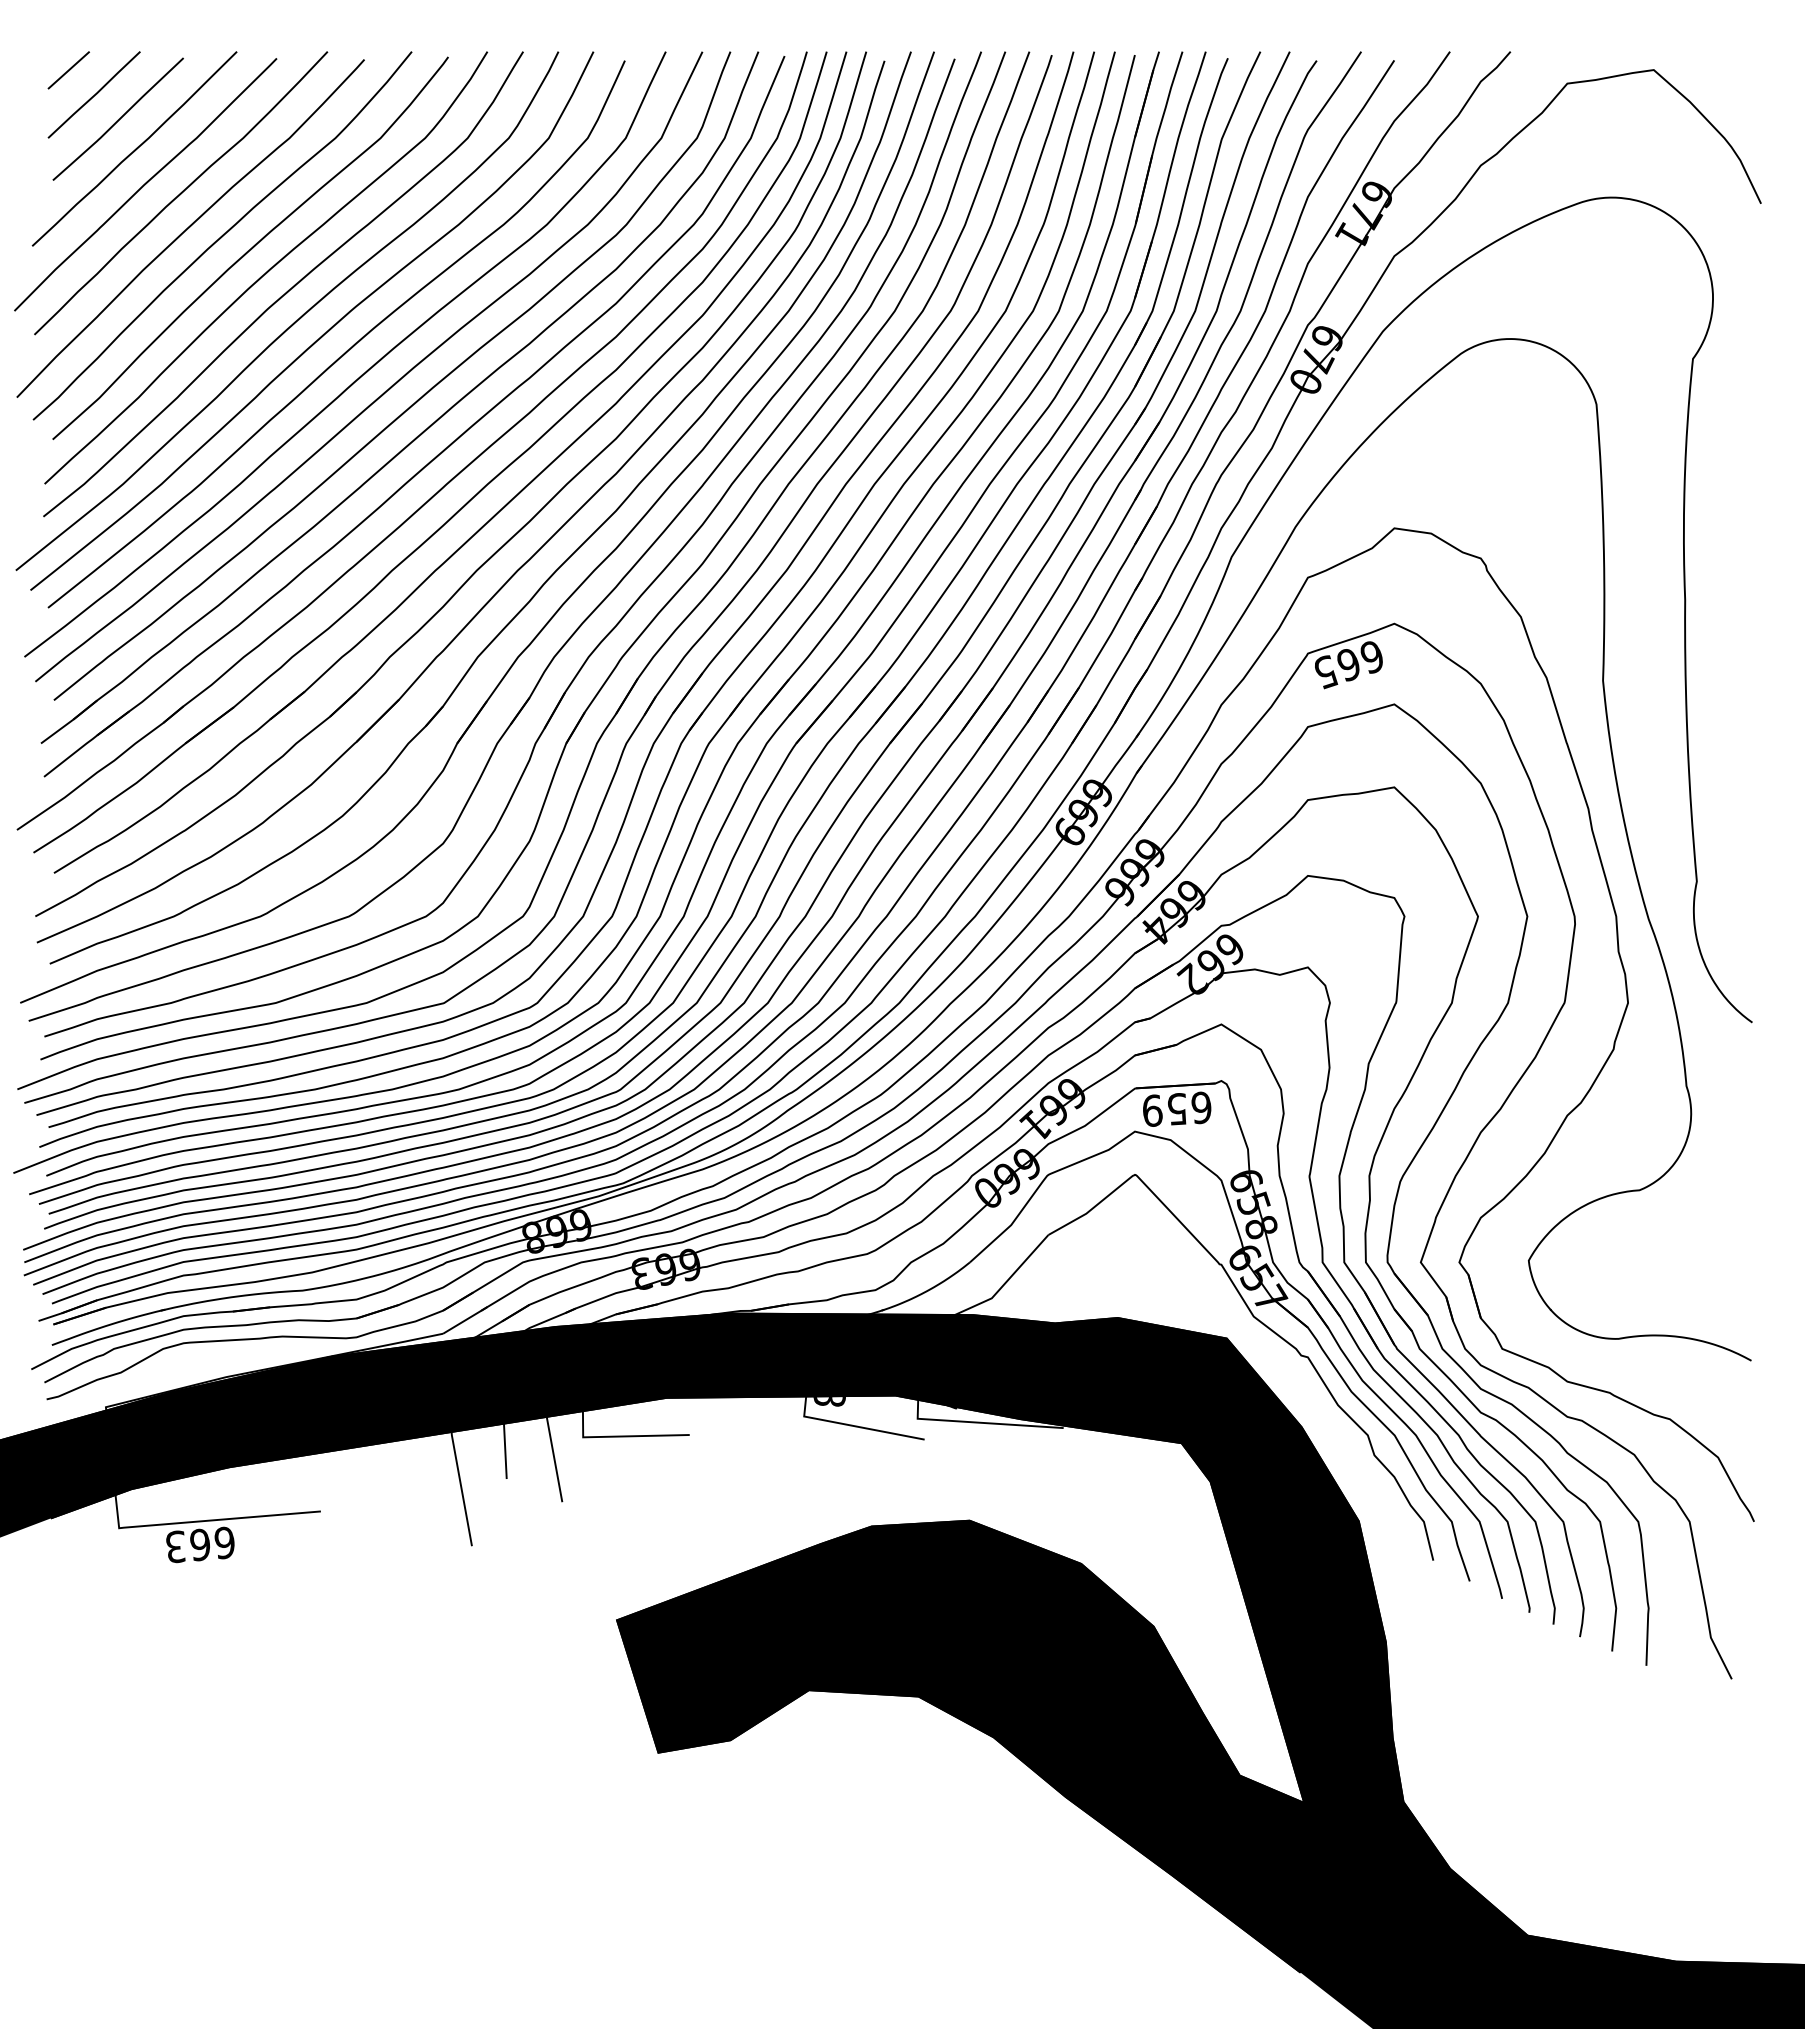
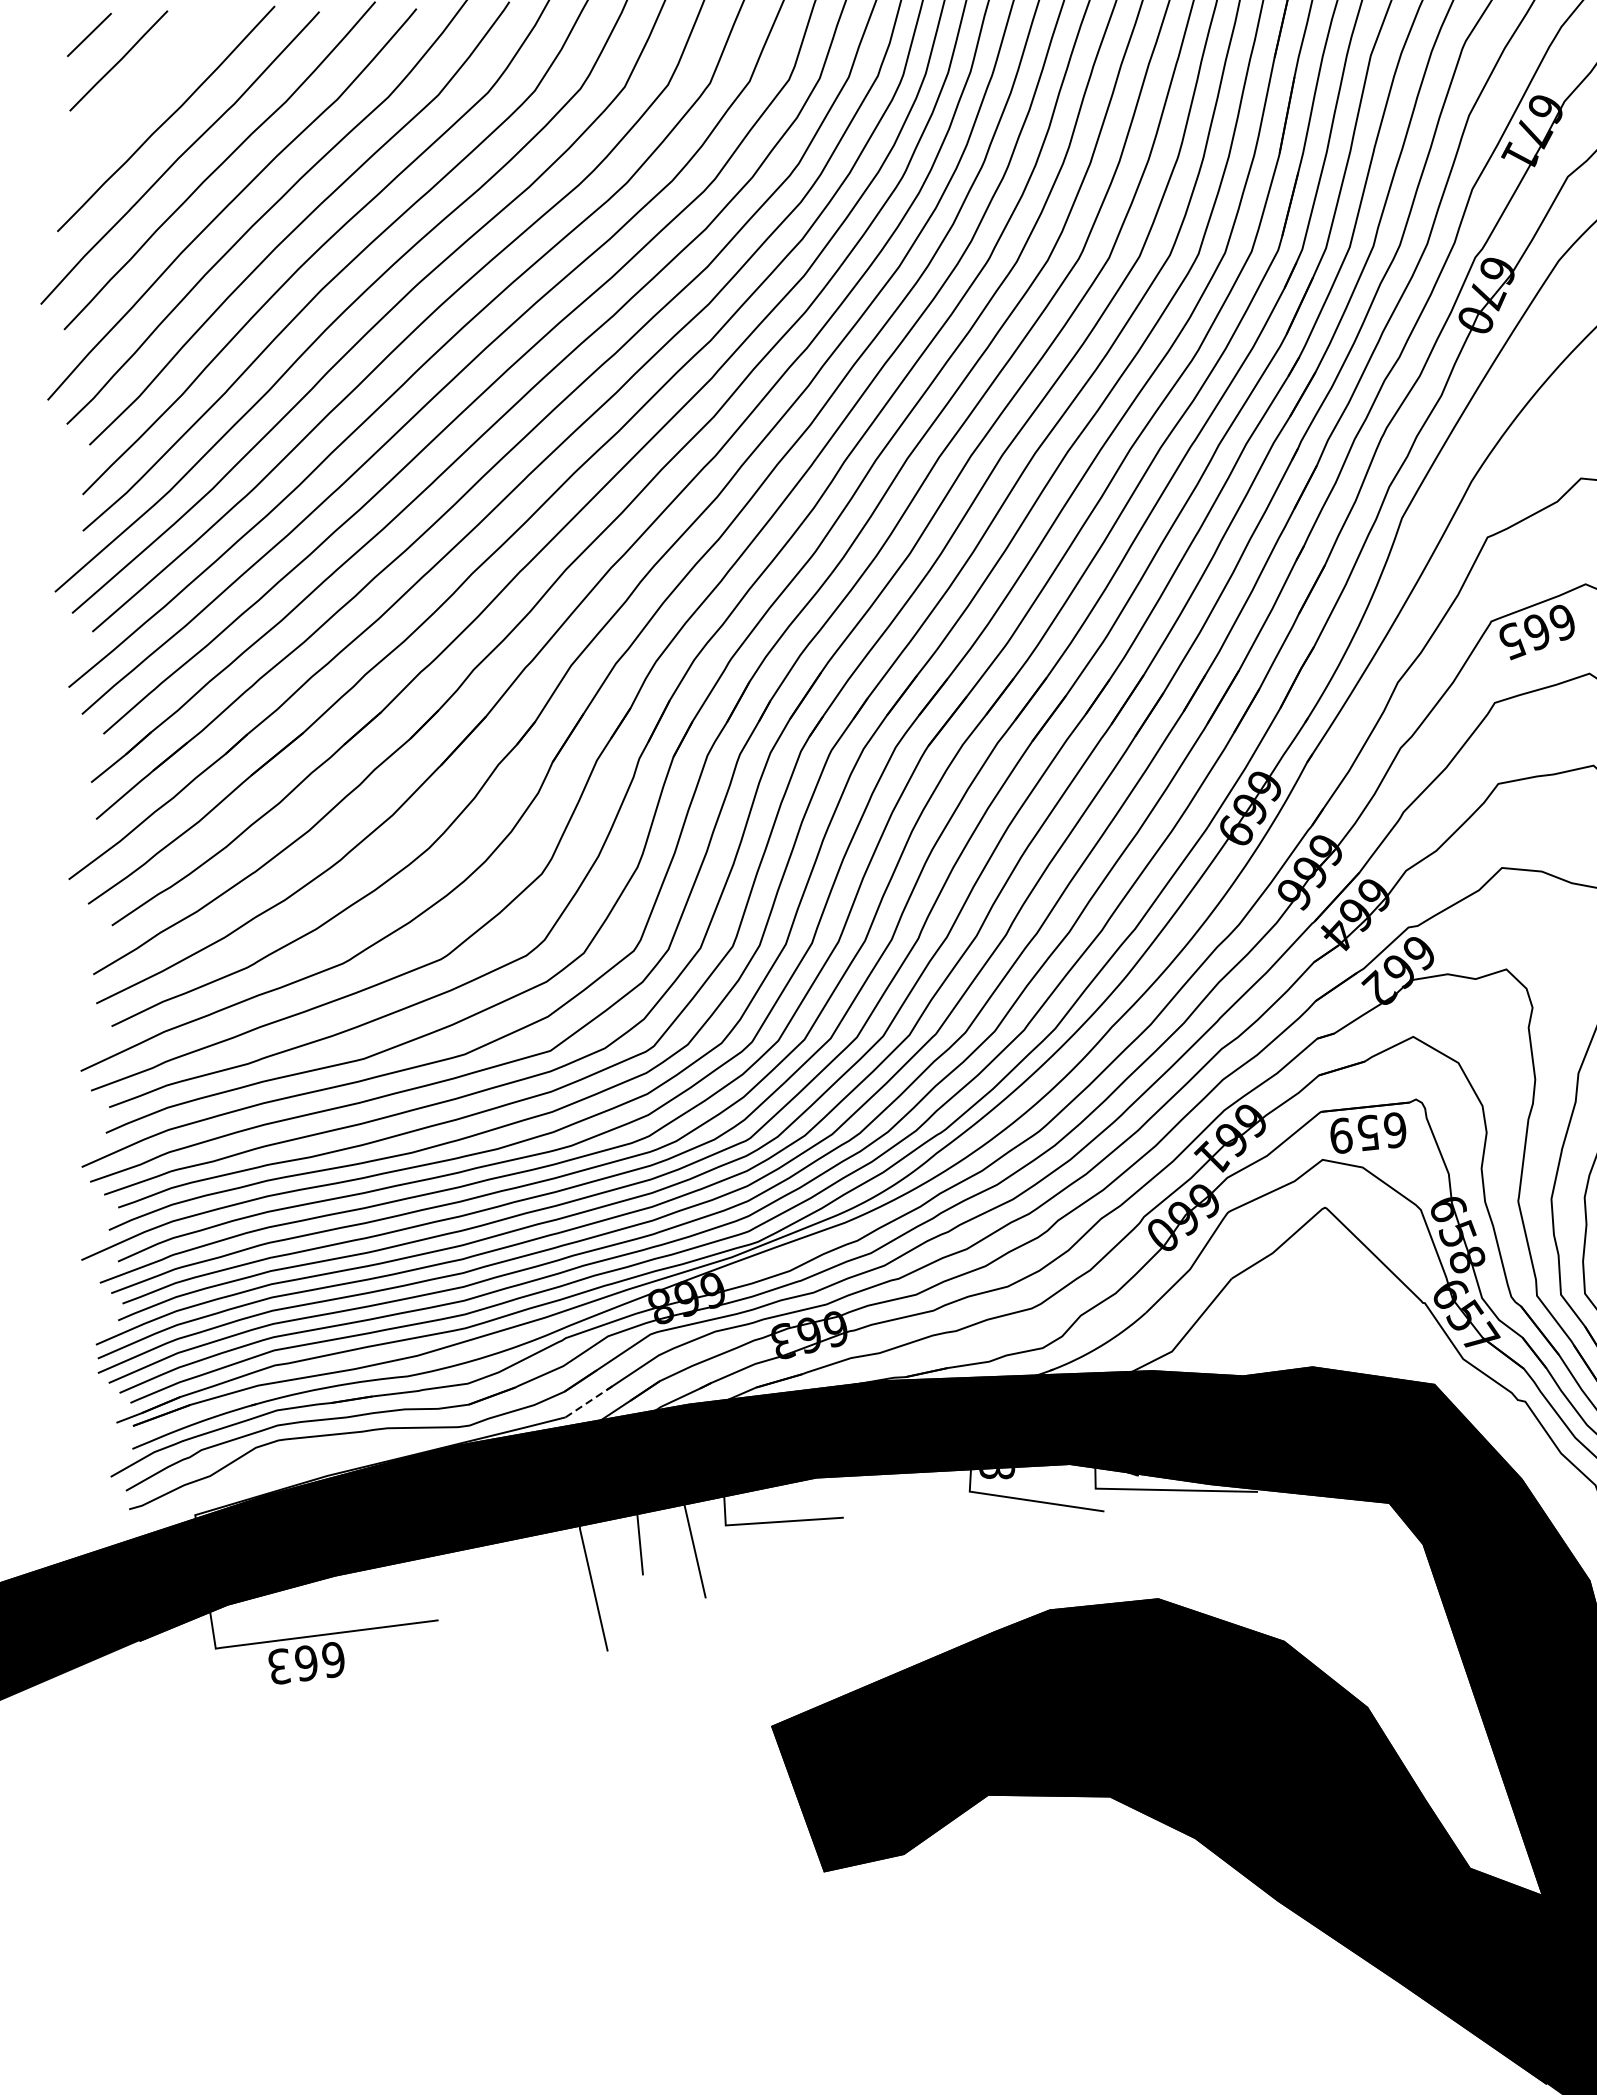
curve: (118, 119) -> (146, 87), removed
line: (465, 1320) -> (589, 1401), solid -> dashed

